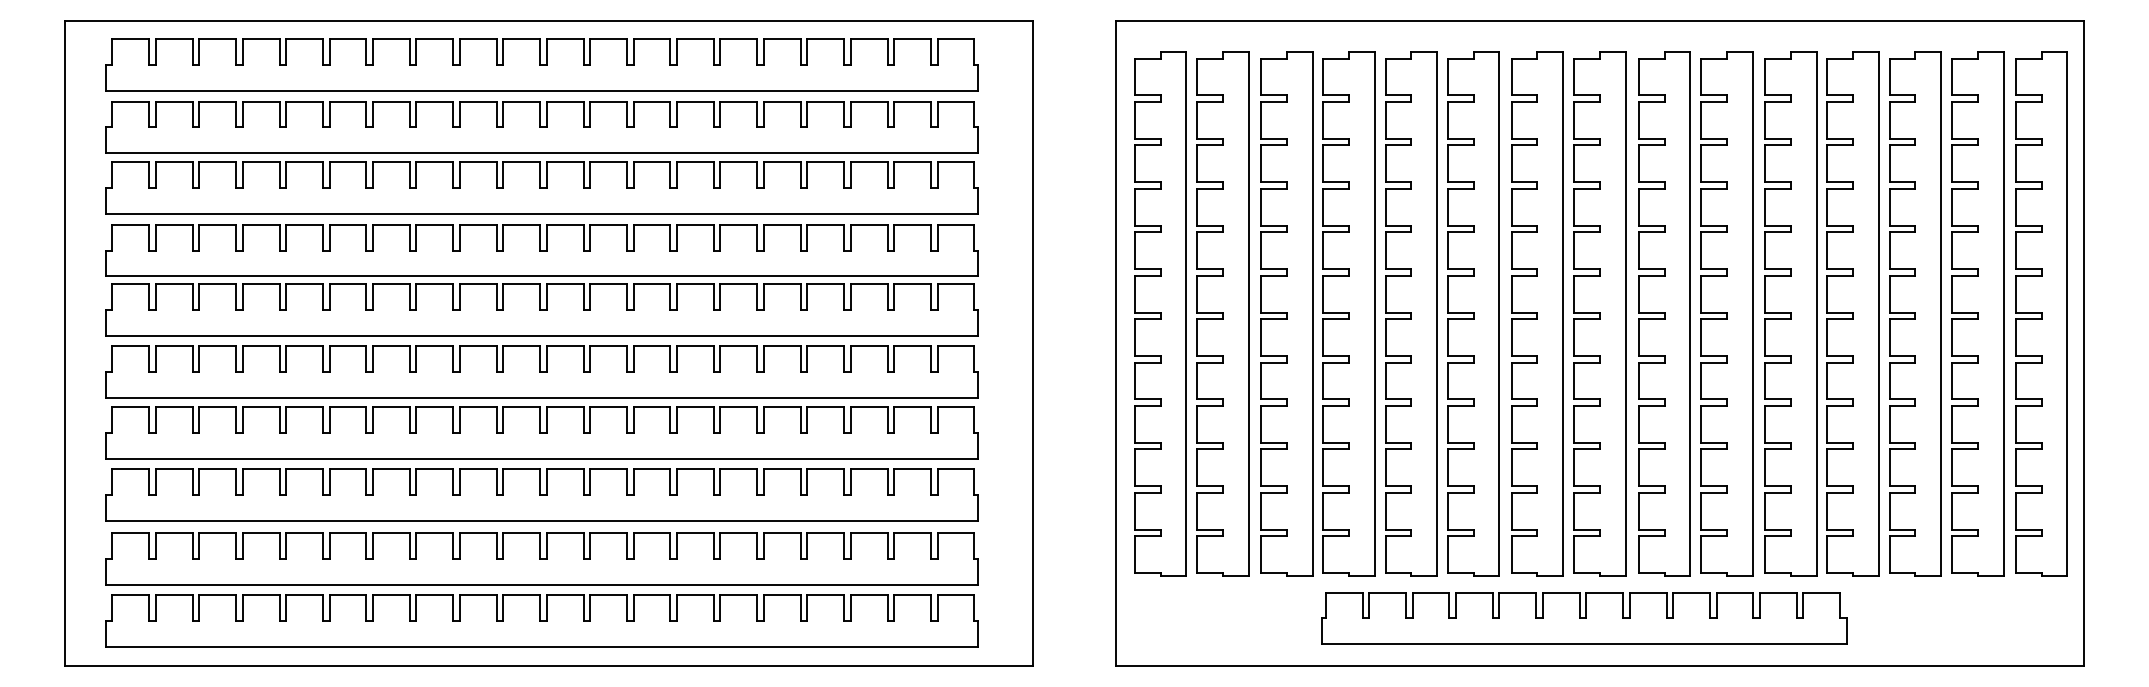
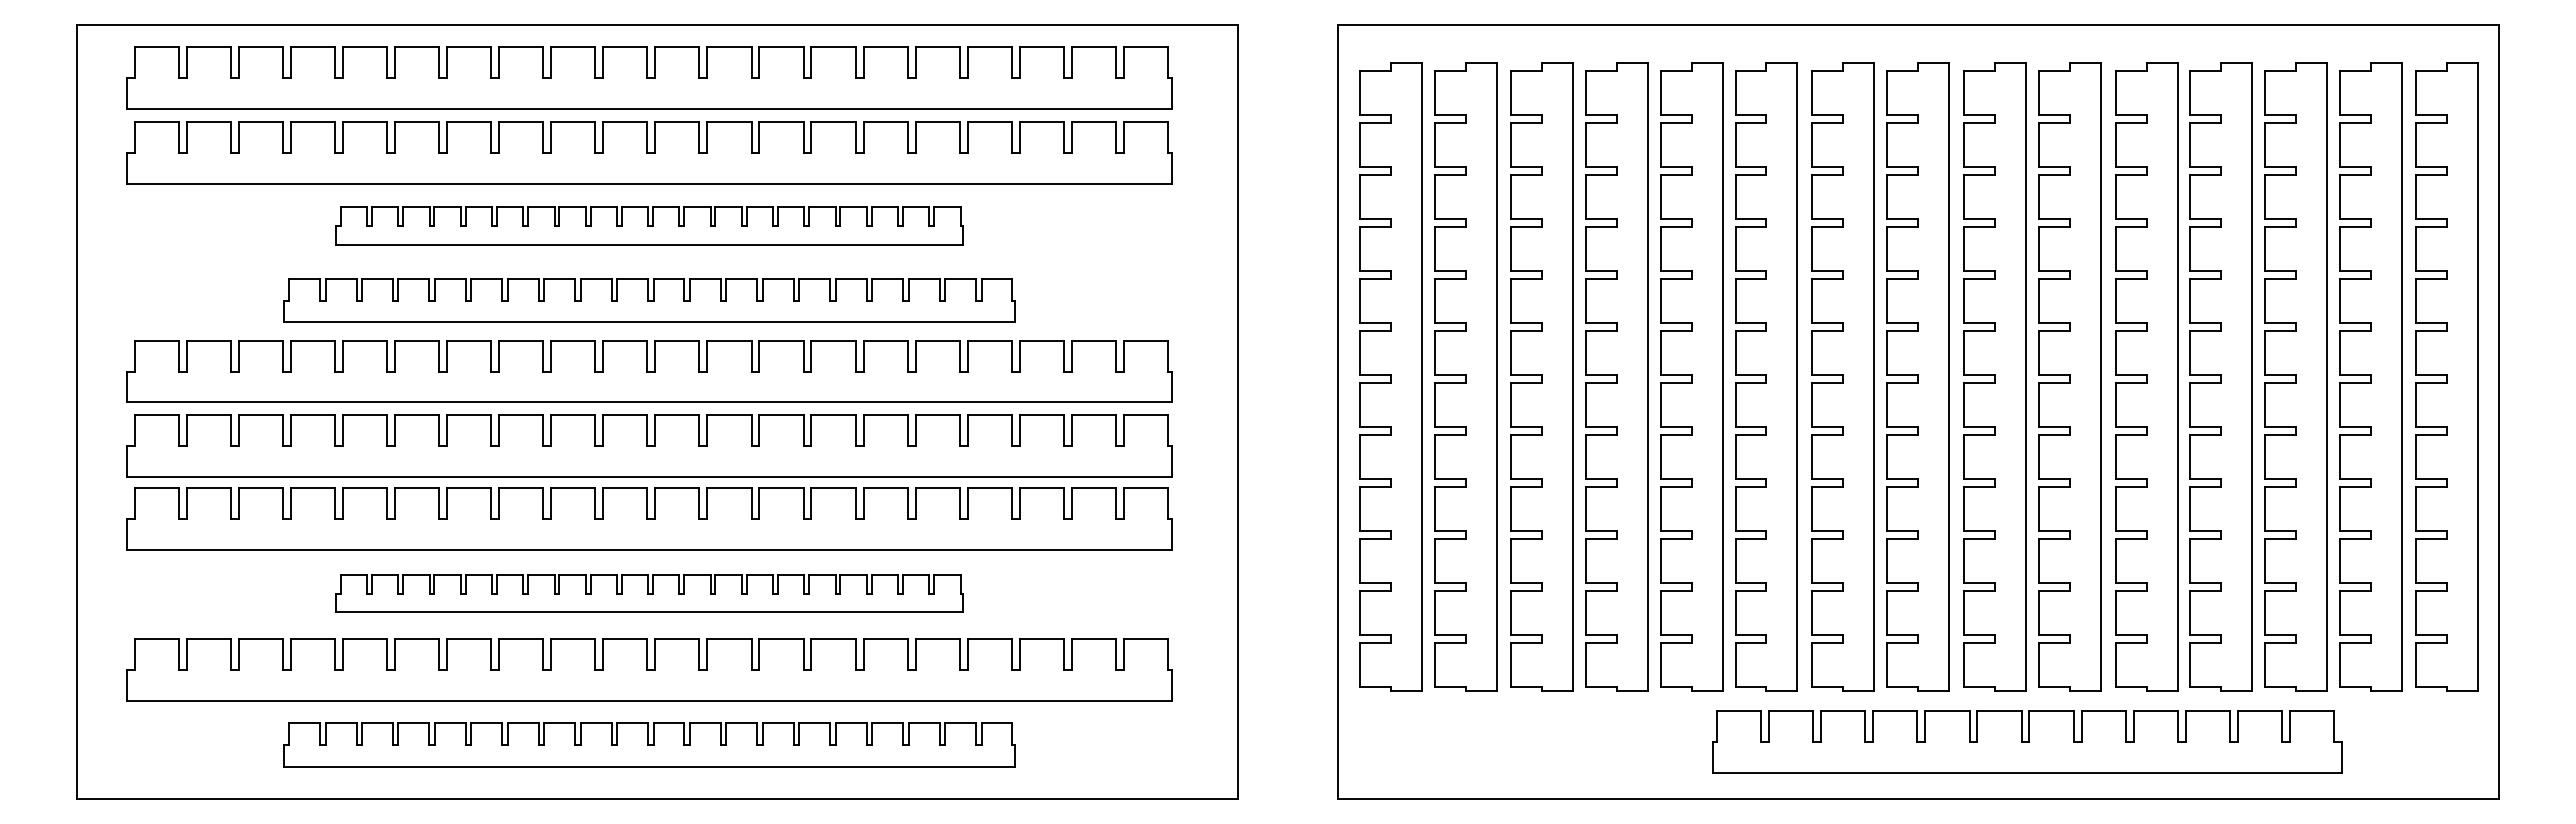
part: (541, 187) -> (649, 225), size x0.6
part: (541, 250) -> (649, 300), size x0.7
part: (541, 494) -> (649, 593), size x0.6
part: (1584, 618) -> (2027, 741), moved
part: (541, 620) -> (649, 744), size x0.7

